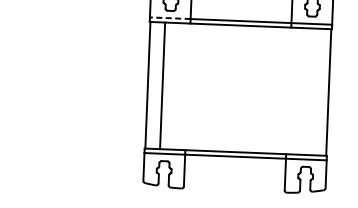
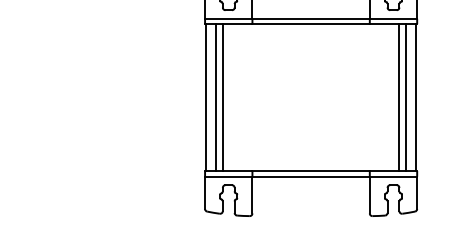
line: (170, 17) -> (228, 18), dashed -> solid
line: (157, 85) -> (216, 97), added
line: (314, 91) -> (399, 97), added
line: (319, 91) -> (405, 97), added

